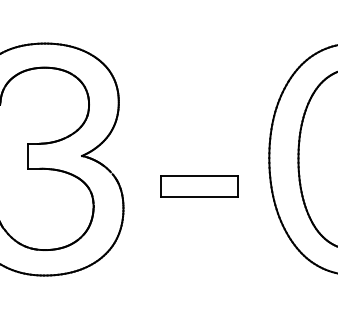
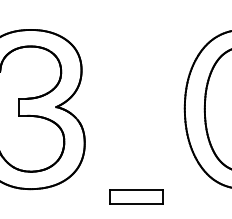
part: (198, 185) -> (136, 196), moved

